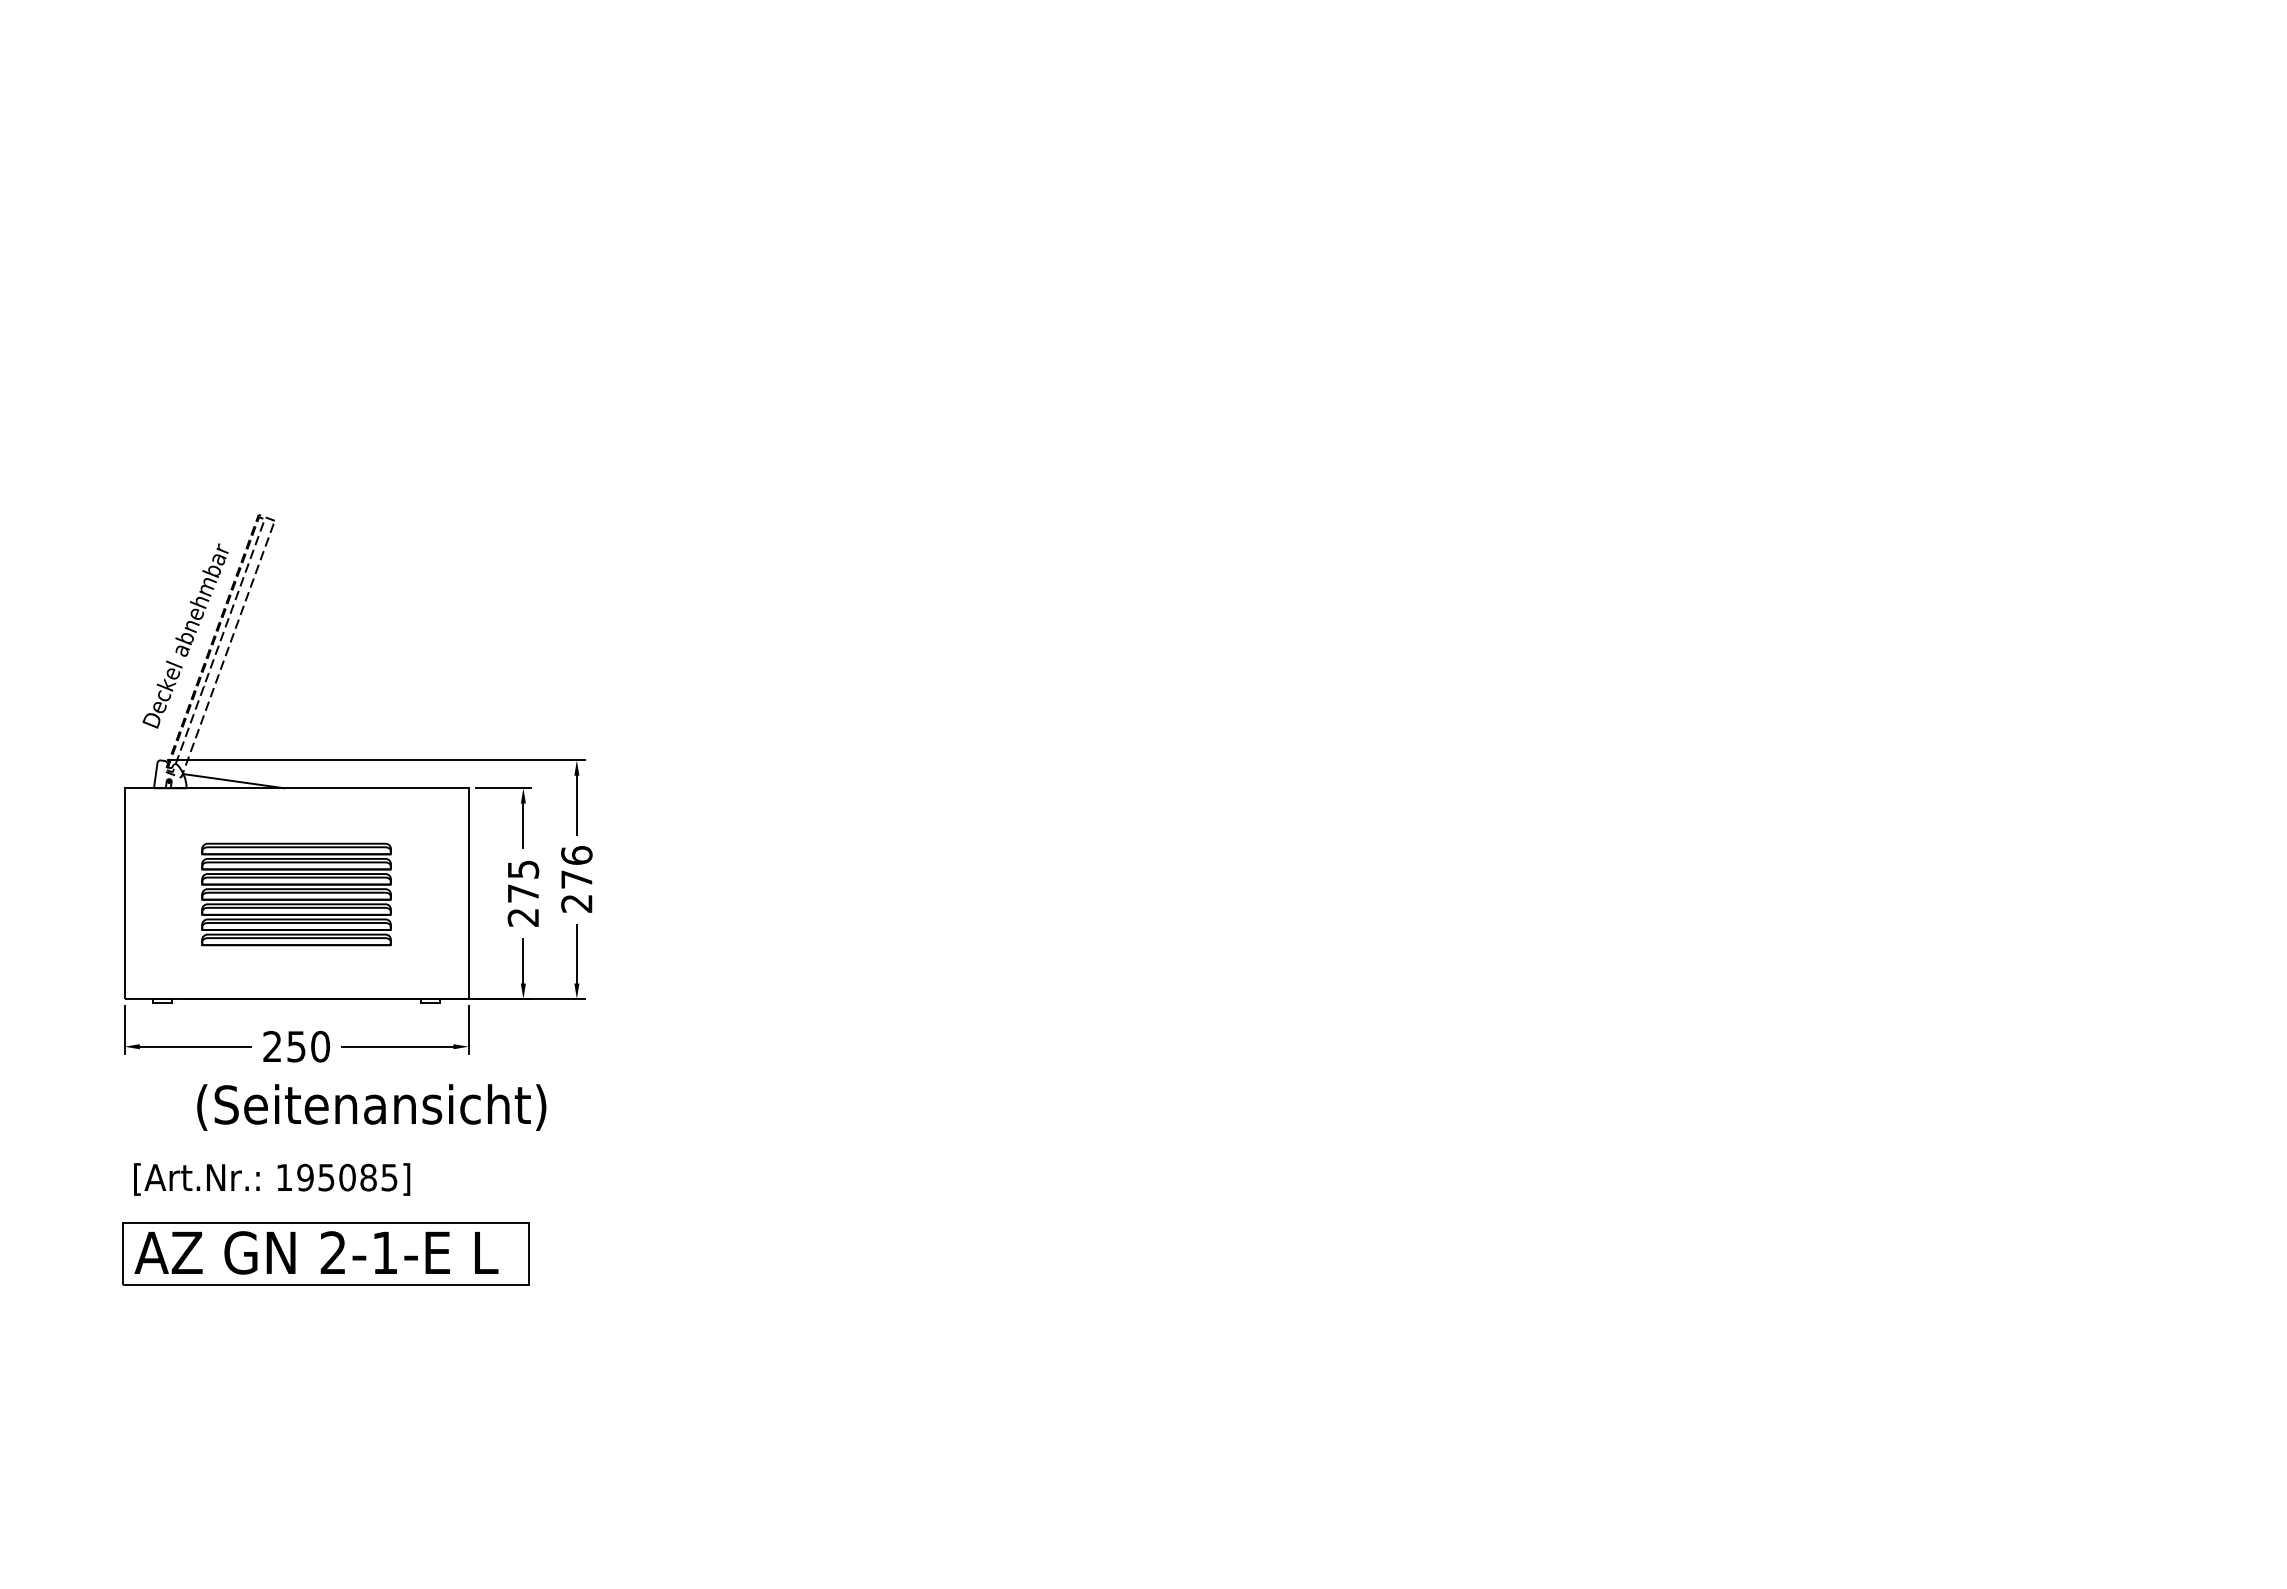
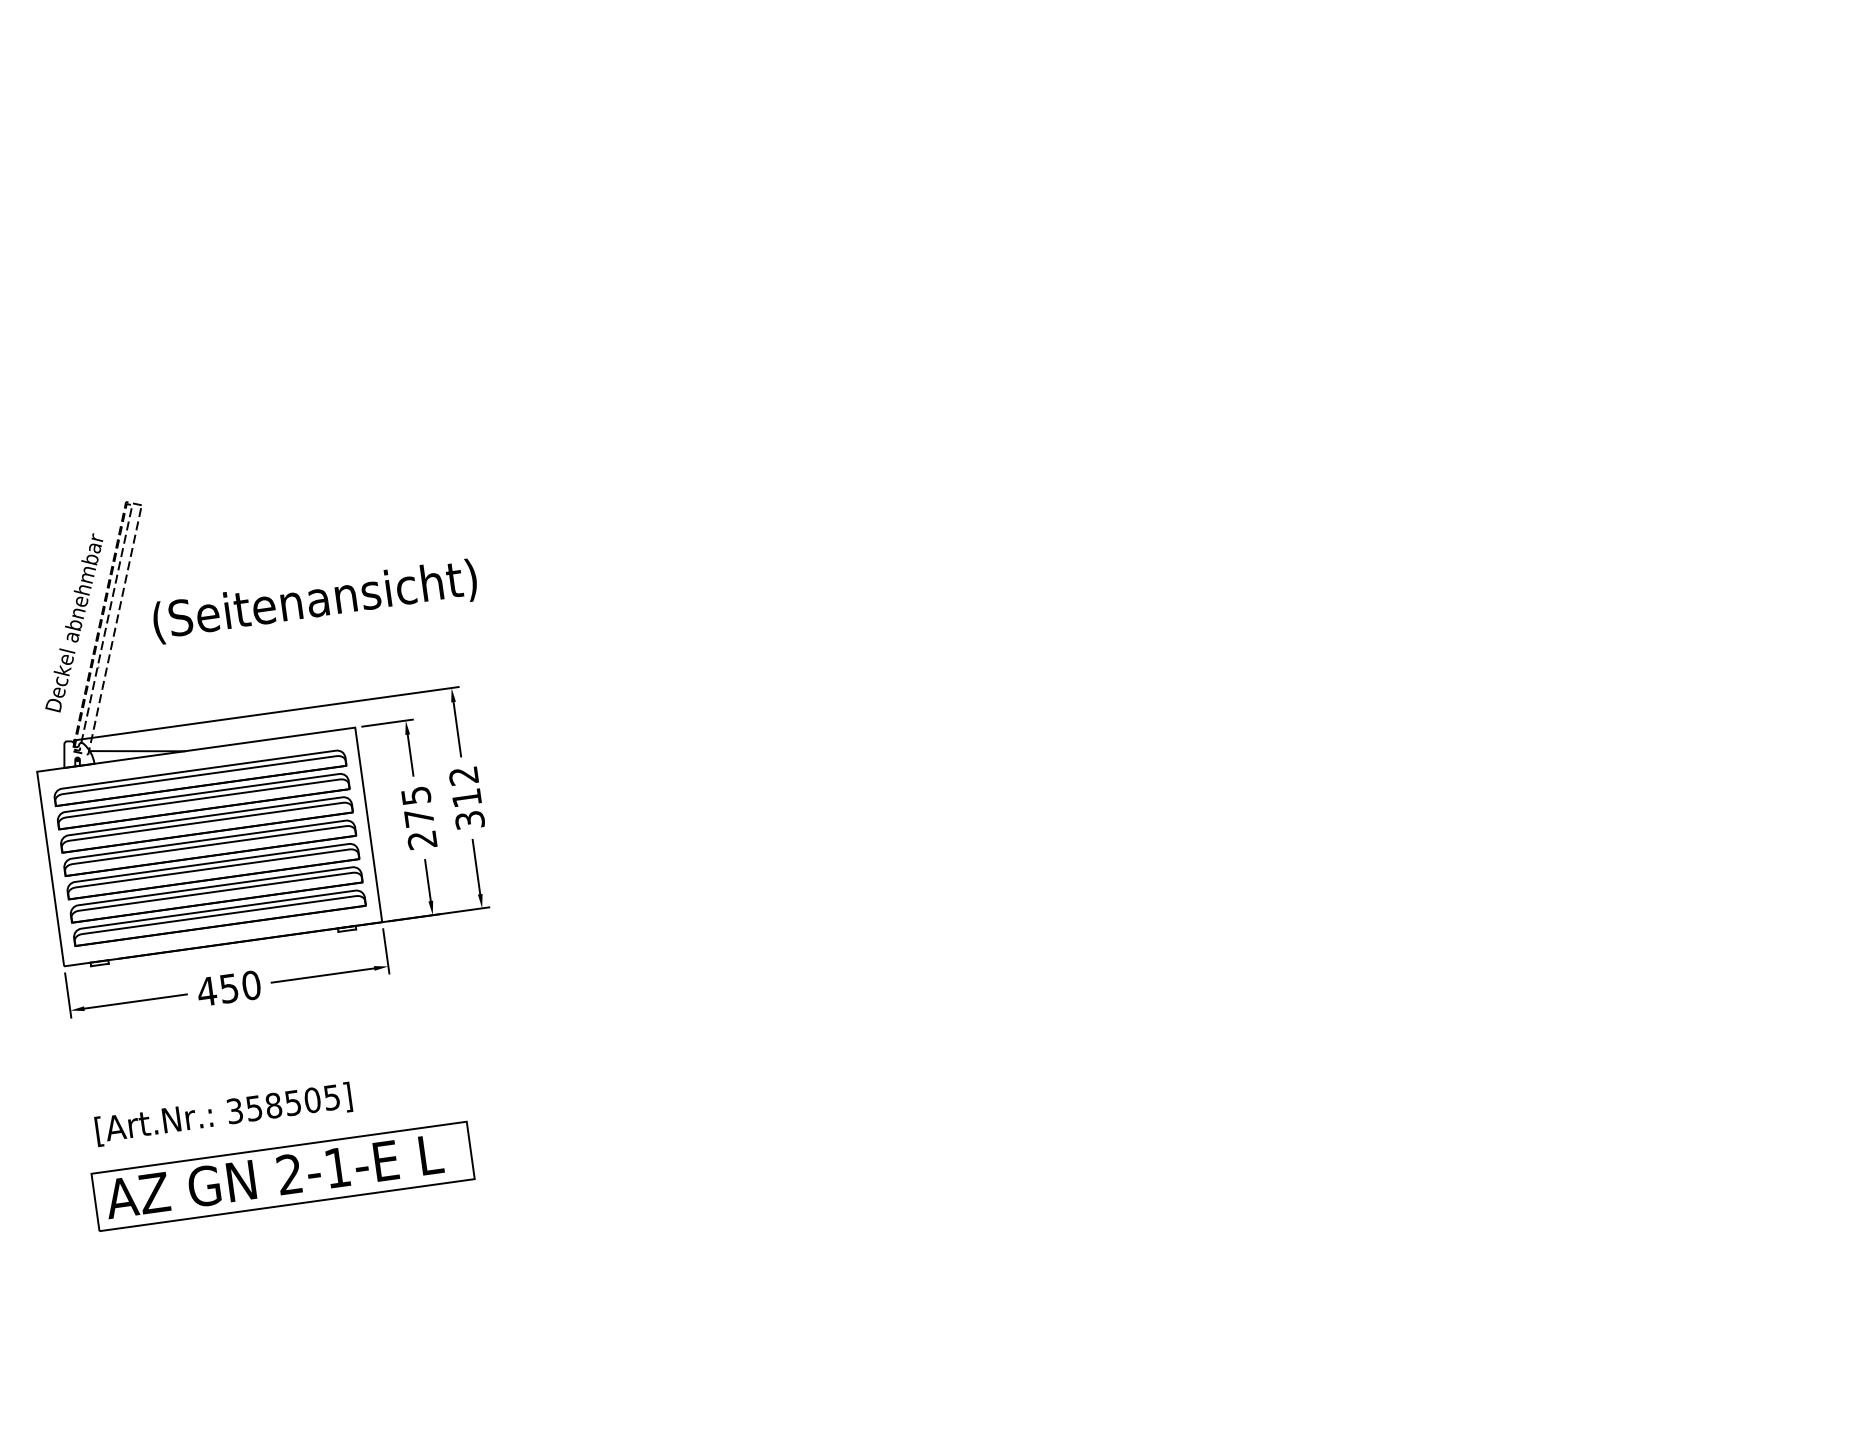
text: (576, 879) -> (466, 798), 276 -> 312
part: (296, 894) -> (209, 847), size x1.67
text: (272, 1045) -> (206, 990), 250 -> 450
text: (371, 1107) -> (314, 601), moved
text: (326, 1177) -> (273, 1105), 195085] -> 358505]

